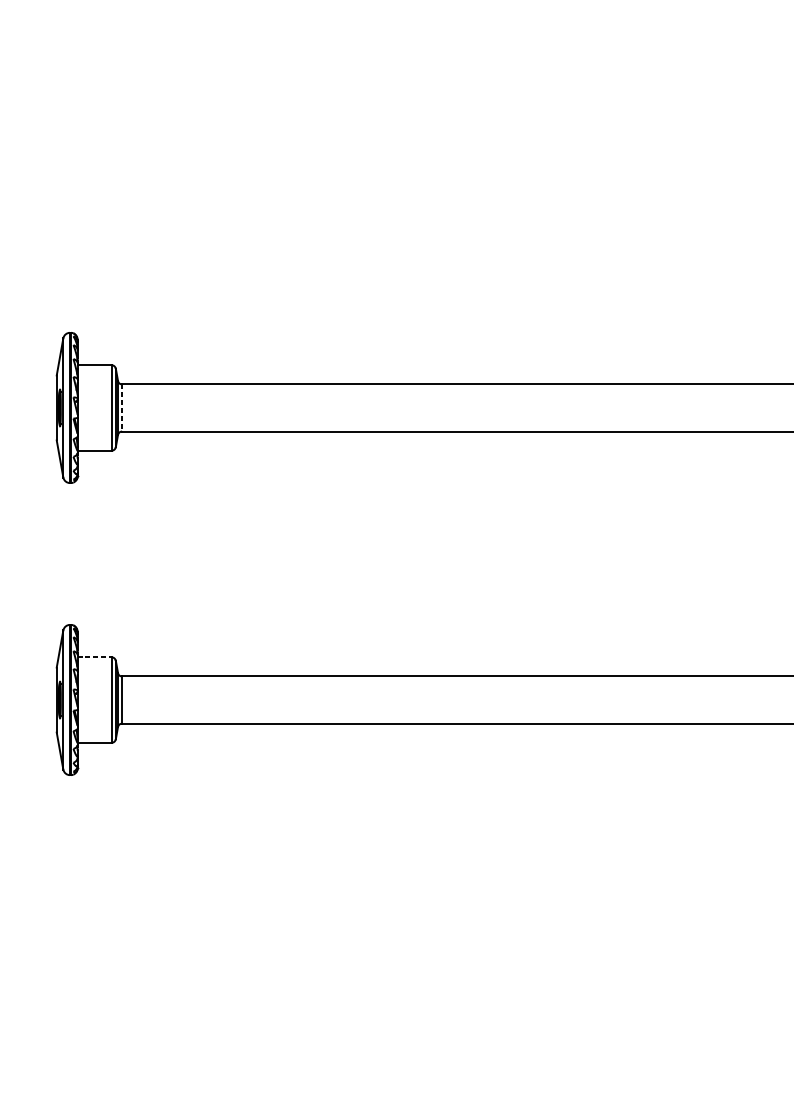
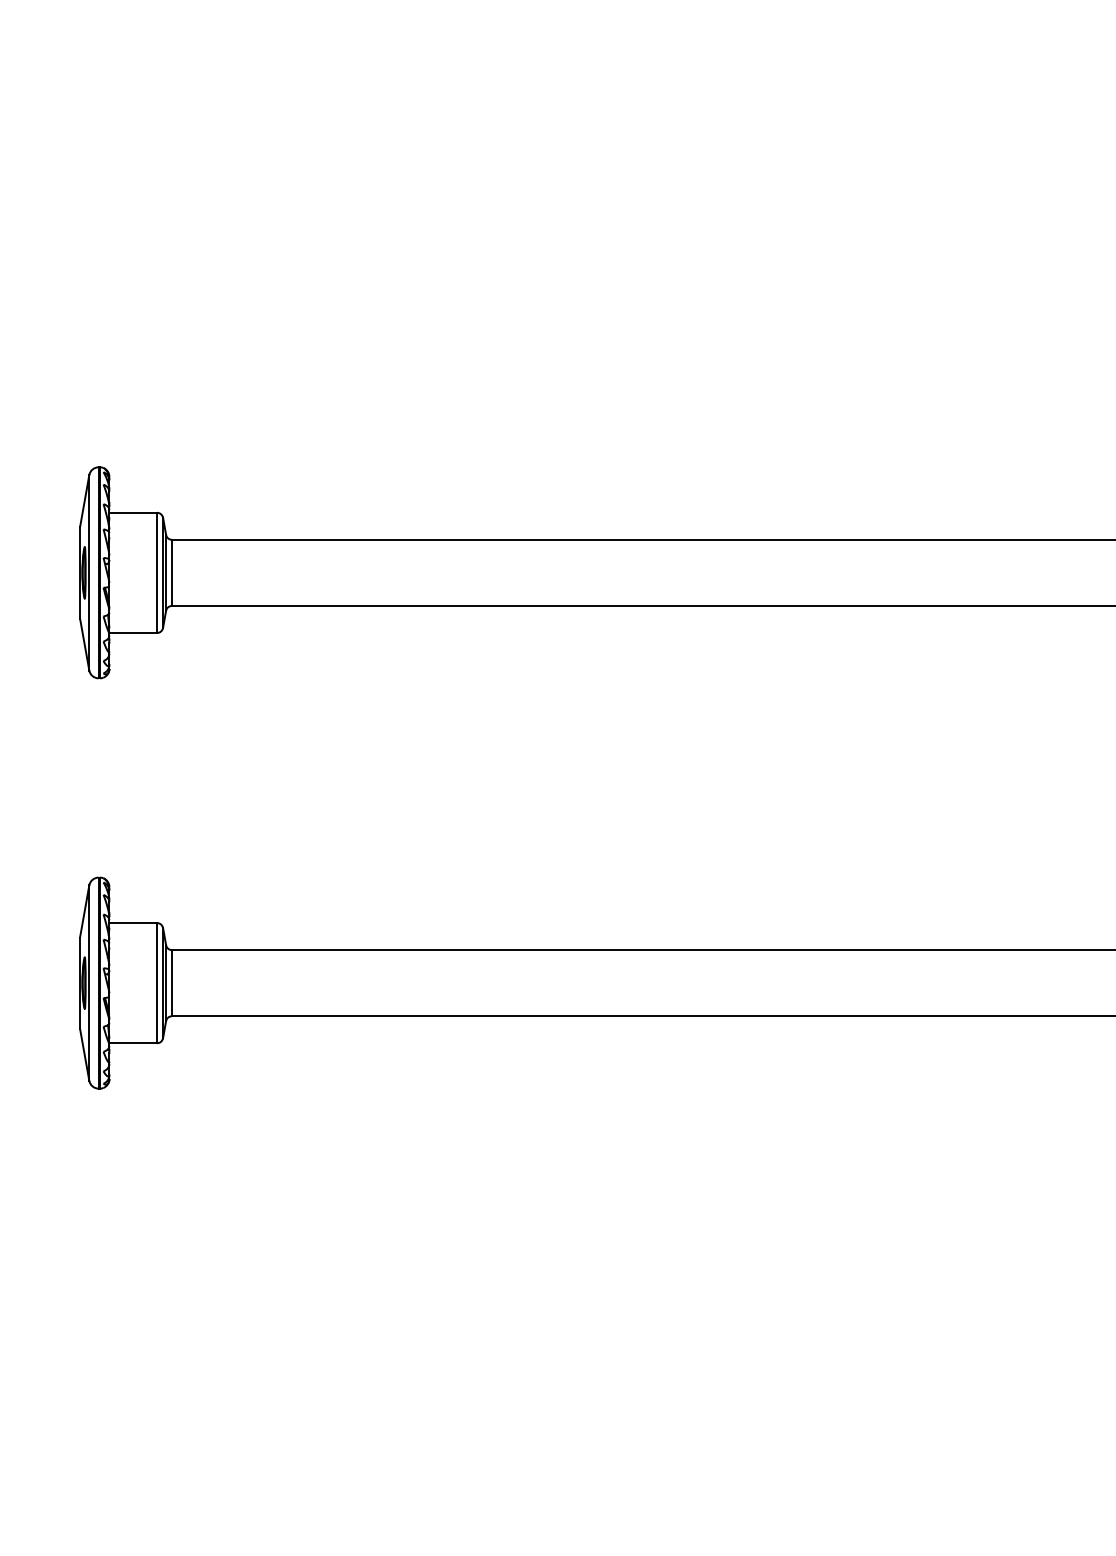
line: (121, 408) -> (171, 573), dashed -> solid
line: (94, 657) -> (133, 923), dashed -> solid

